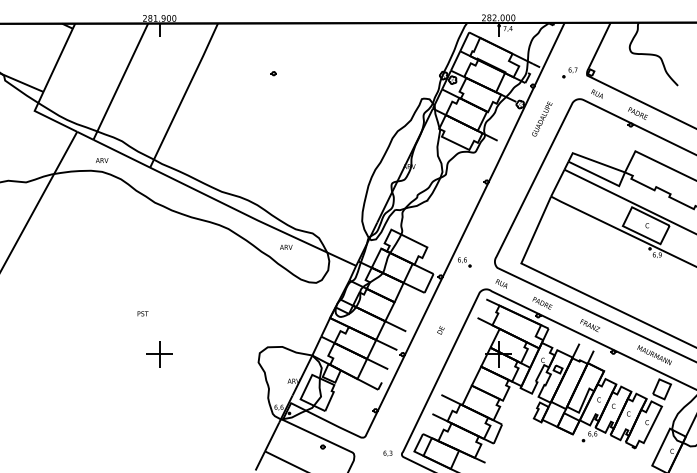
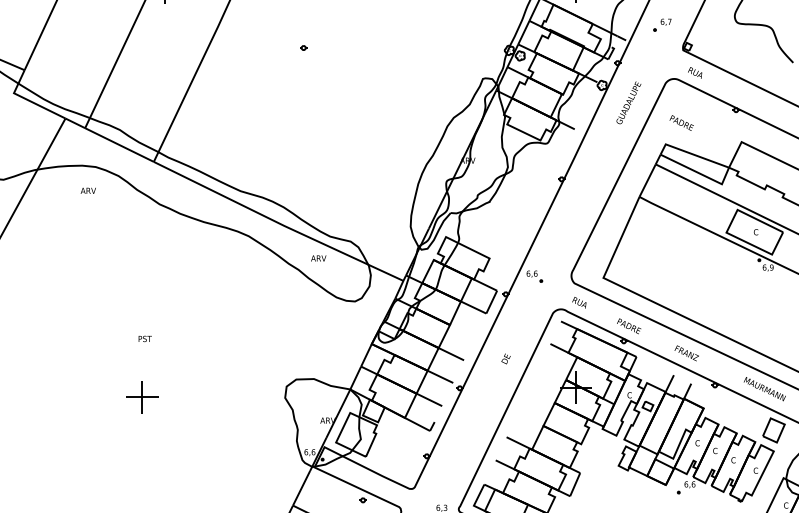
part: (569, 72) -> (661, 24), moved
text: (637, 113) -> (681, 122), moved
text: (102, 160) -> (88, 190), moved
part: (159, 354) -> (142, 397), moved

